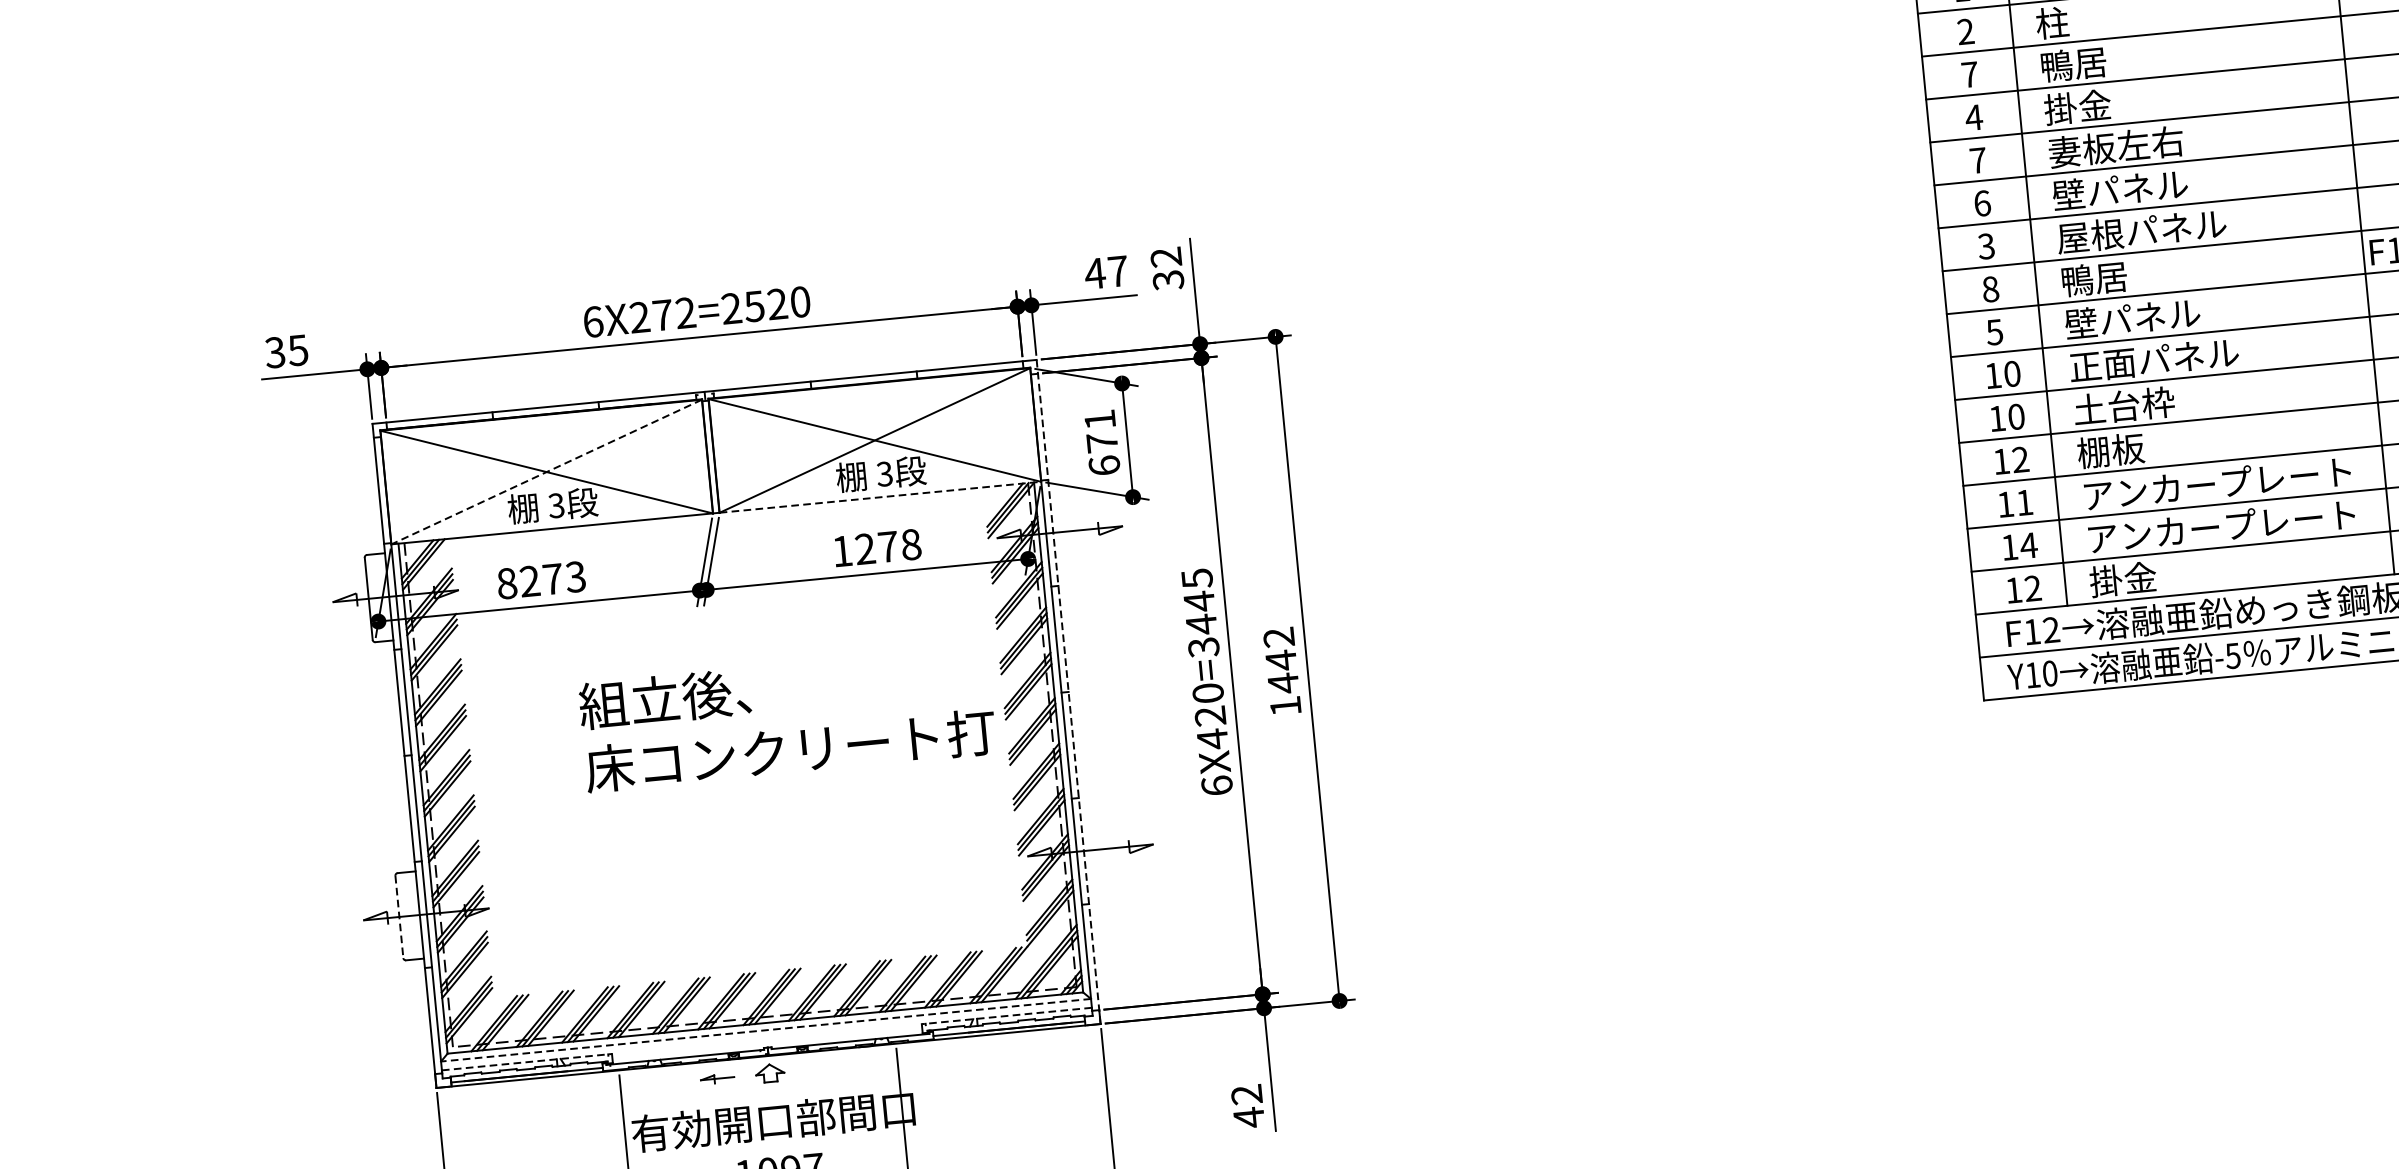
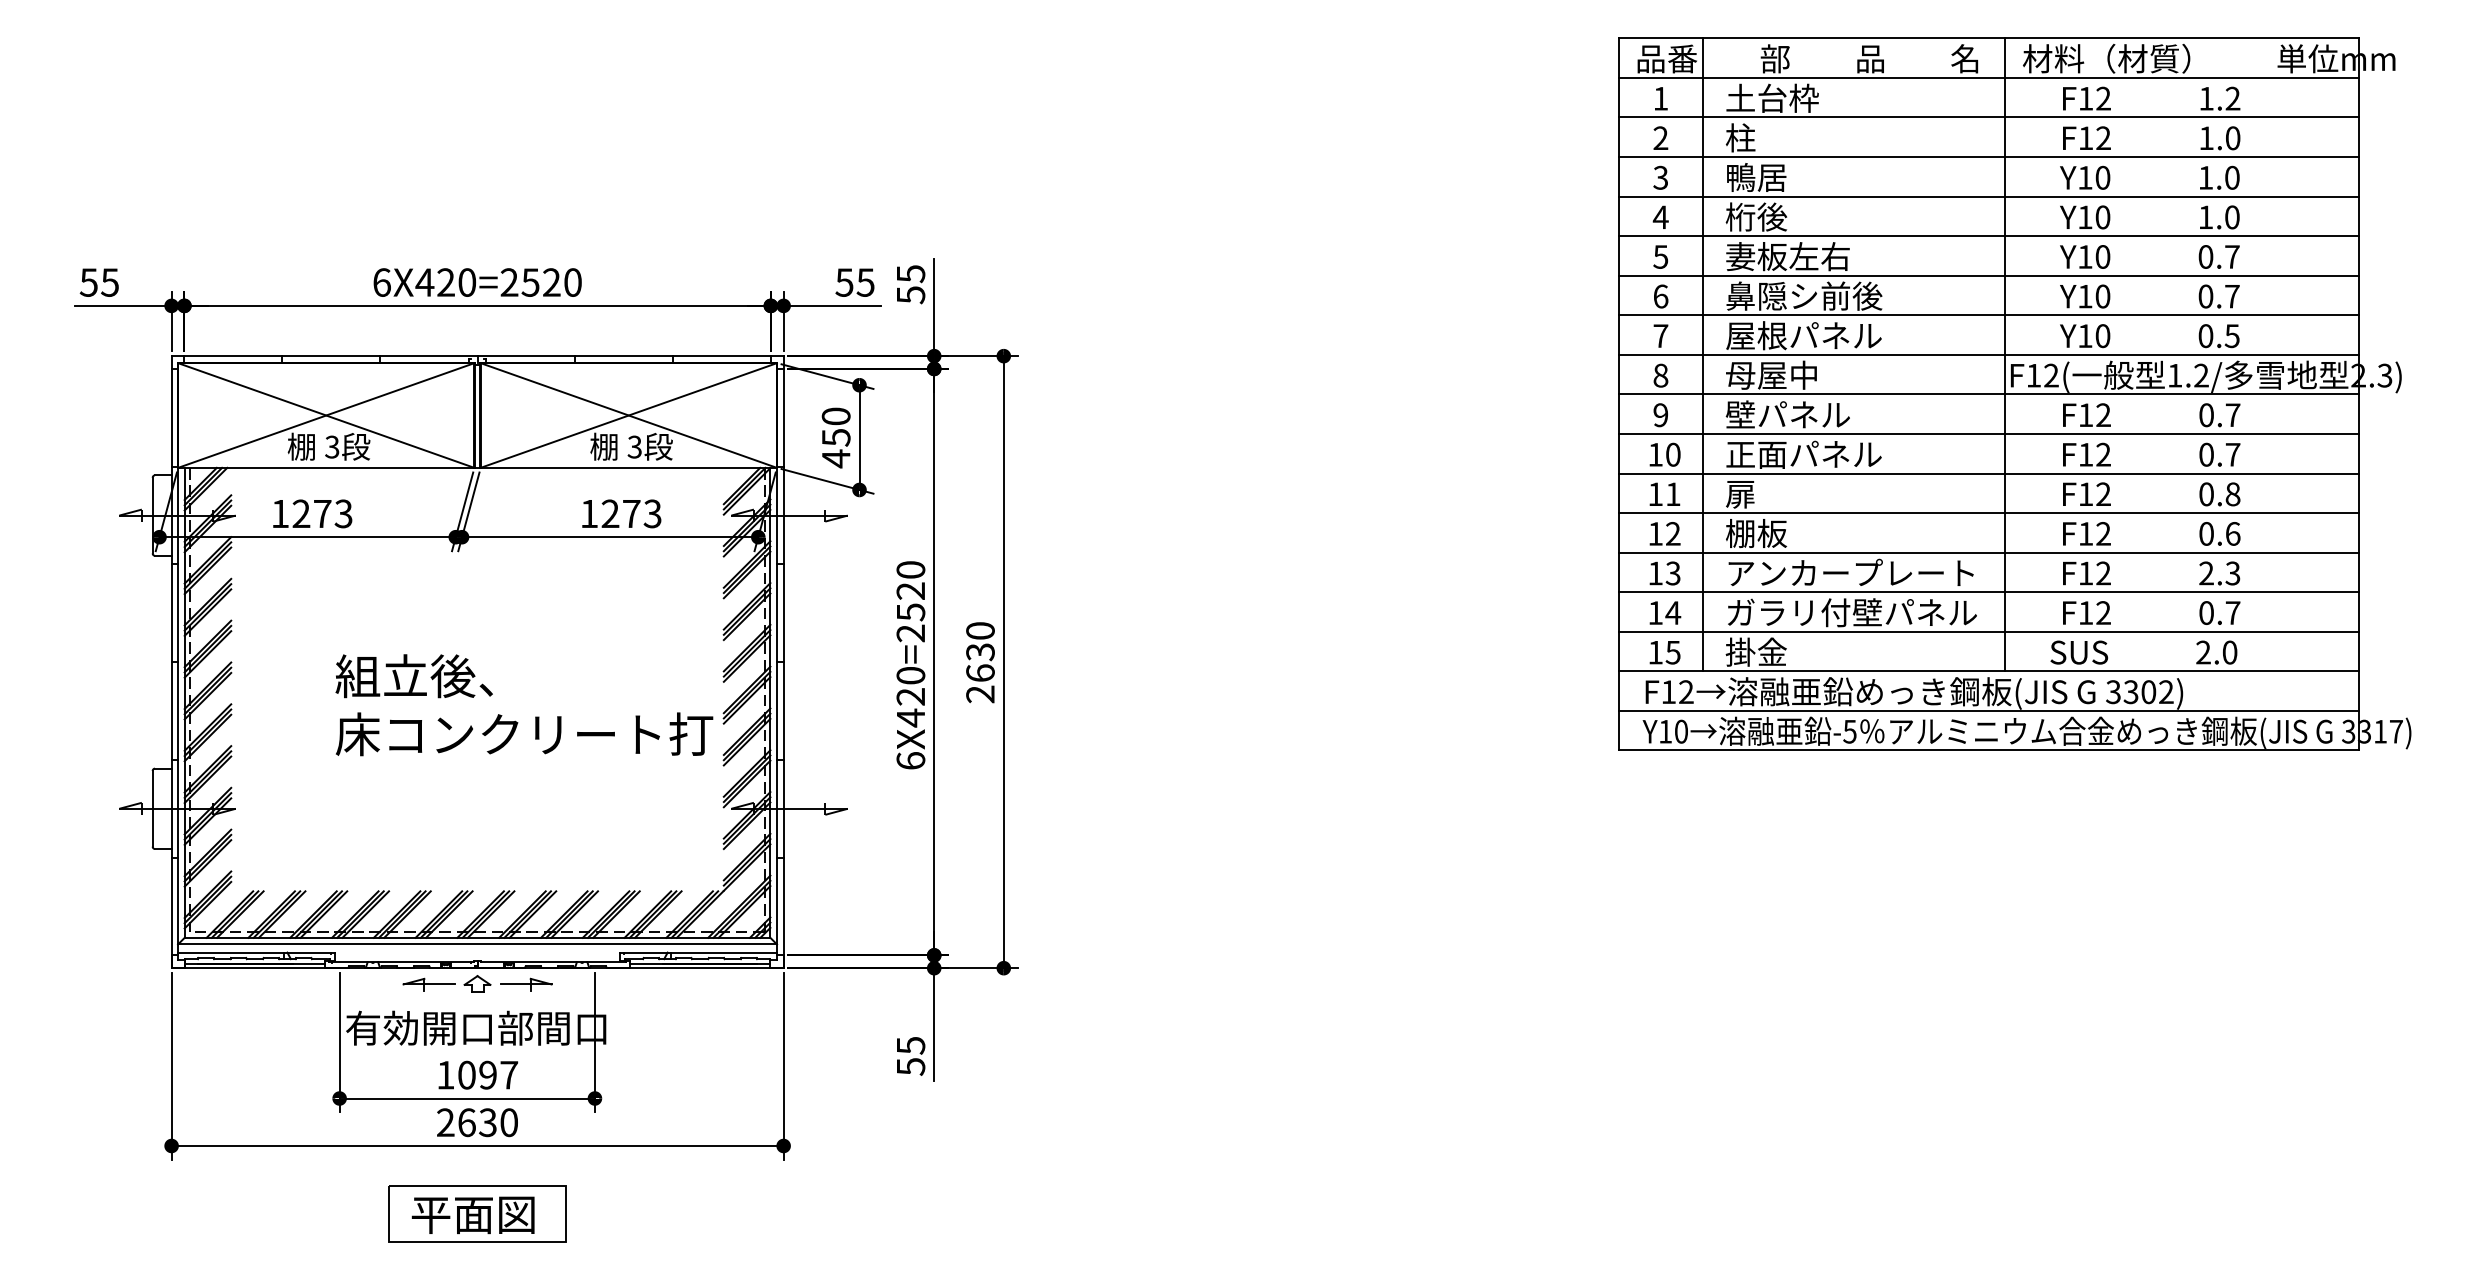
text: (1969, 74) -> (1660, 177), 7 -> 3
text: (2077, 106) -> (1756, 216), 掛金 -> 桁後
text: (1977, 160) -> (1660, 256), 7 -> 5
text: (2137, 187) -> (1803, 295), 壁パネル -> 鼻隠シ前後
text: (1986, 246) -> (1660, 336), 3 -> 7
text: (1166, 268) -> (910, 284), 32 -> 55
text: (1105, 272) -> (854, 282), 47 -> 55
text: (2110, 276) -> (1771, 374), 鴨居 -> 母屋中
text: (662, 315) -> (445, 282), 6X272=2520 -> 6X420=2520
text: (1994, 332) -> (1660, 415), 5 -> 9
text: (274, 352) -> (88, 282), 35 -> 55
text: (2124, 405) -> (1772, 493), 土台枠 -> 扉
text: (2016, 417) -> (1673, 494), 10 -> 11
text: (1101, 442) -> (835, 437), 671 -> 450
line: (545, 472) -> (325, 415), dashed -> solid
line: (881, 496) -> (629, 467), dashed -> solid
text: (2023, 502) -> (1672, 573), 11 -> 13
text: (2223, 526) -> (1852, 612), アンカープレート -> ガラリ付壁パネル
text: (910, 544) -> (652, 513), 1278 -> 1273
text: (507, 583) -> (280, 513), 8273 -> 1273
text: (2032, 588) -> (1672, 652), 12 -> 15
text: (1200, 612) -> (910, 601), 6X420=3445 -> 6X420=2520
text: (1282, 671) -> (980, 662), 1442 -> 2630
line: (1068, 692) -> (783, 662), dashed -> solid
text: (787, 719) -> (524, 705), moved
line: (399, 916) -> (152, 808), dashed -> solid
line: (1006, 1015) -> (698, 952), dashed -> solid
line: (766, 1030) -> (477, 944), dashed -> solid
line: (527, 1062) -> (256, 952), dashed -> solid
part: (823, 1068) -> (526, 984), added
part: (717, 1078) -> (428, 984), size x1.67
text: (1247, 1106) -> (910, 1056), 42 -> 55

